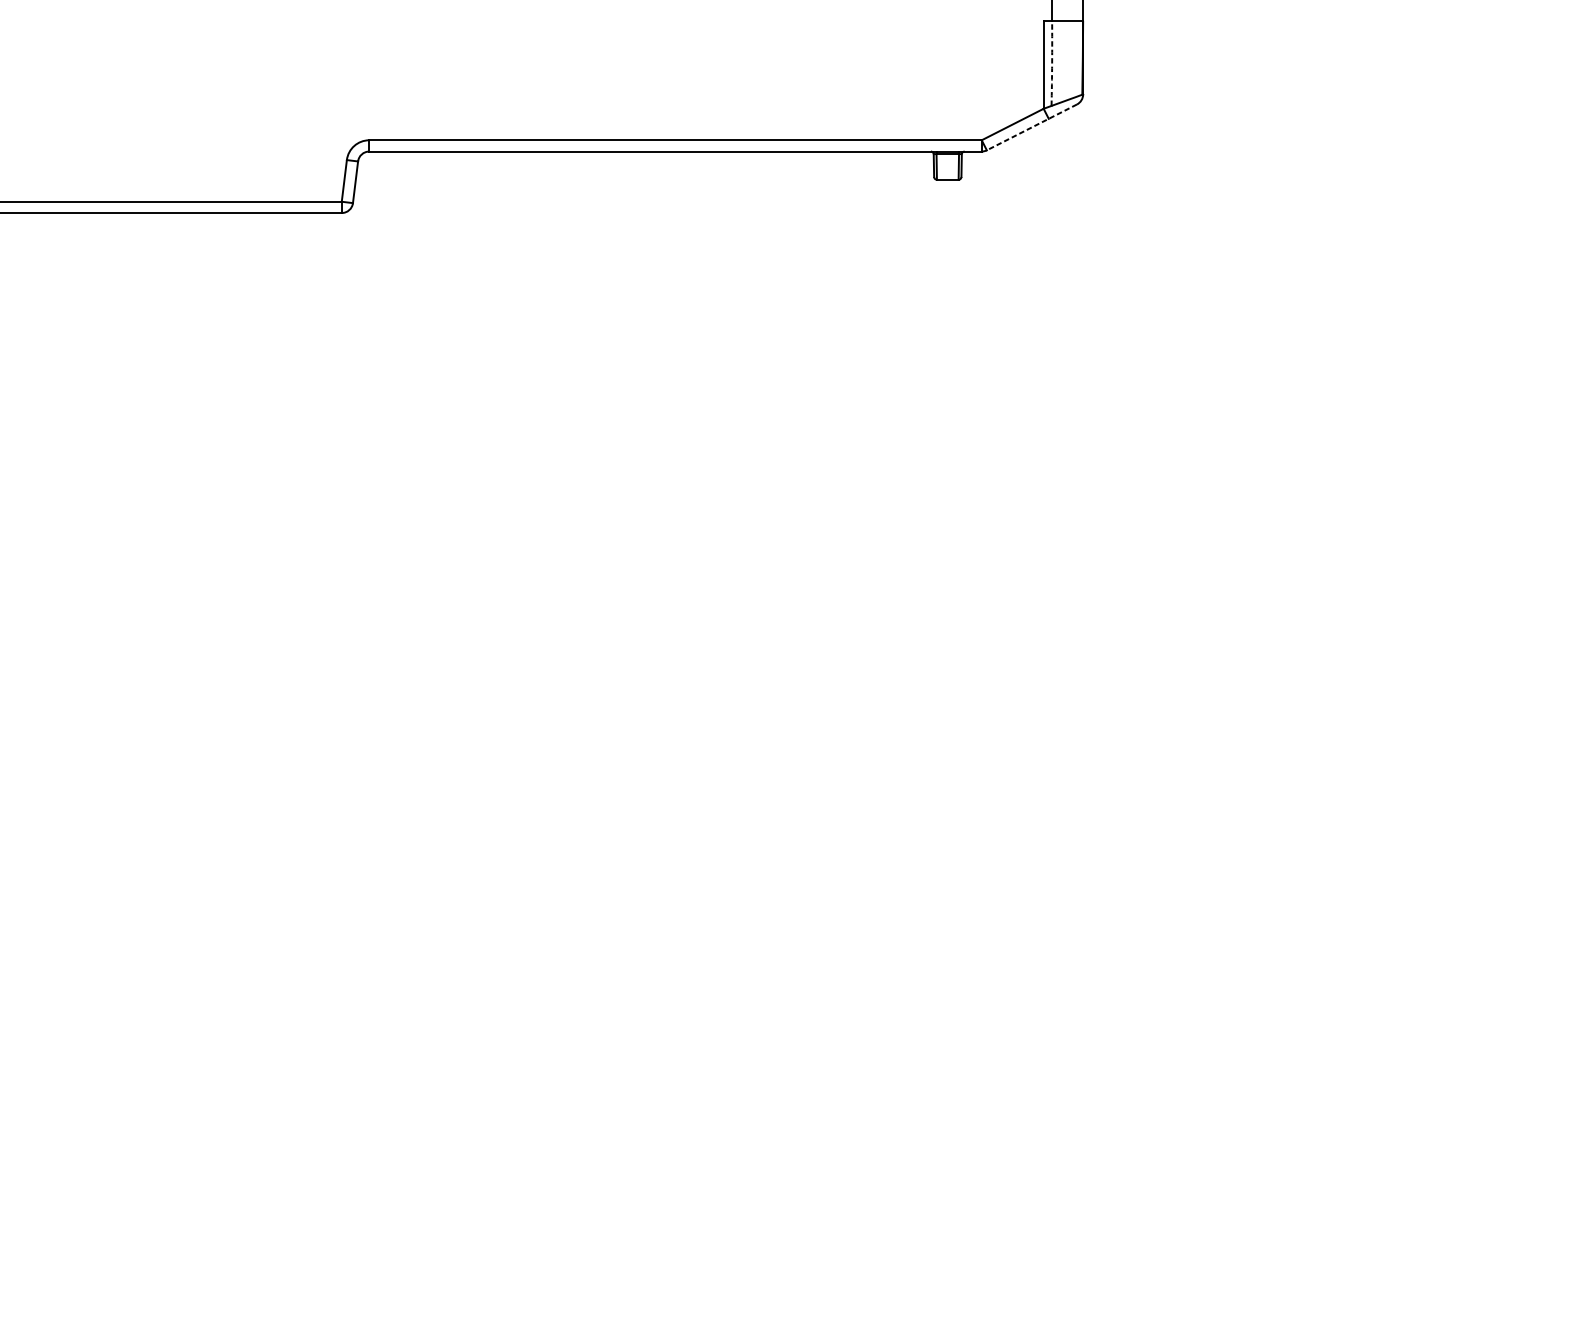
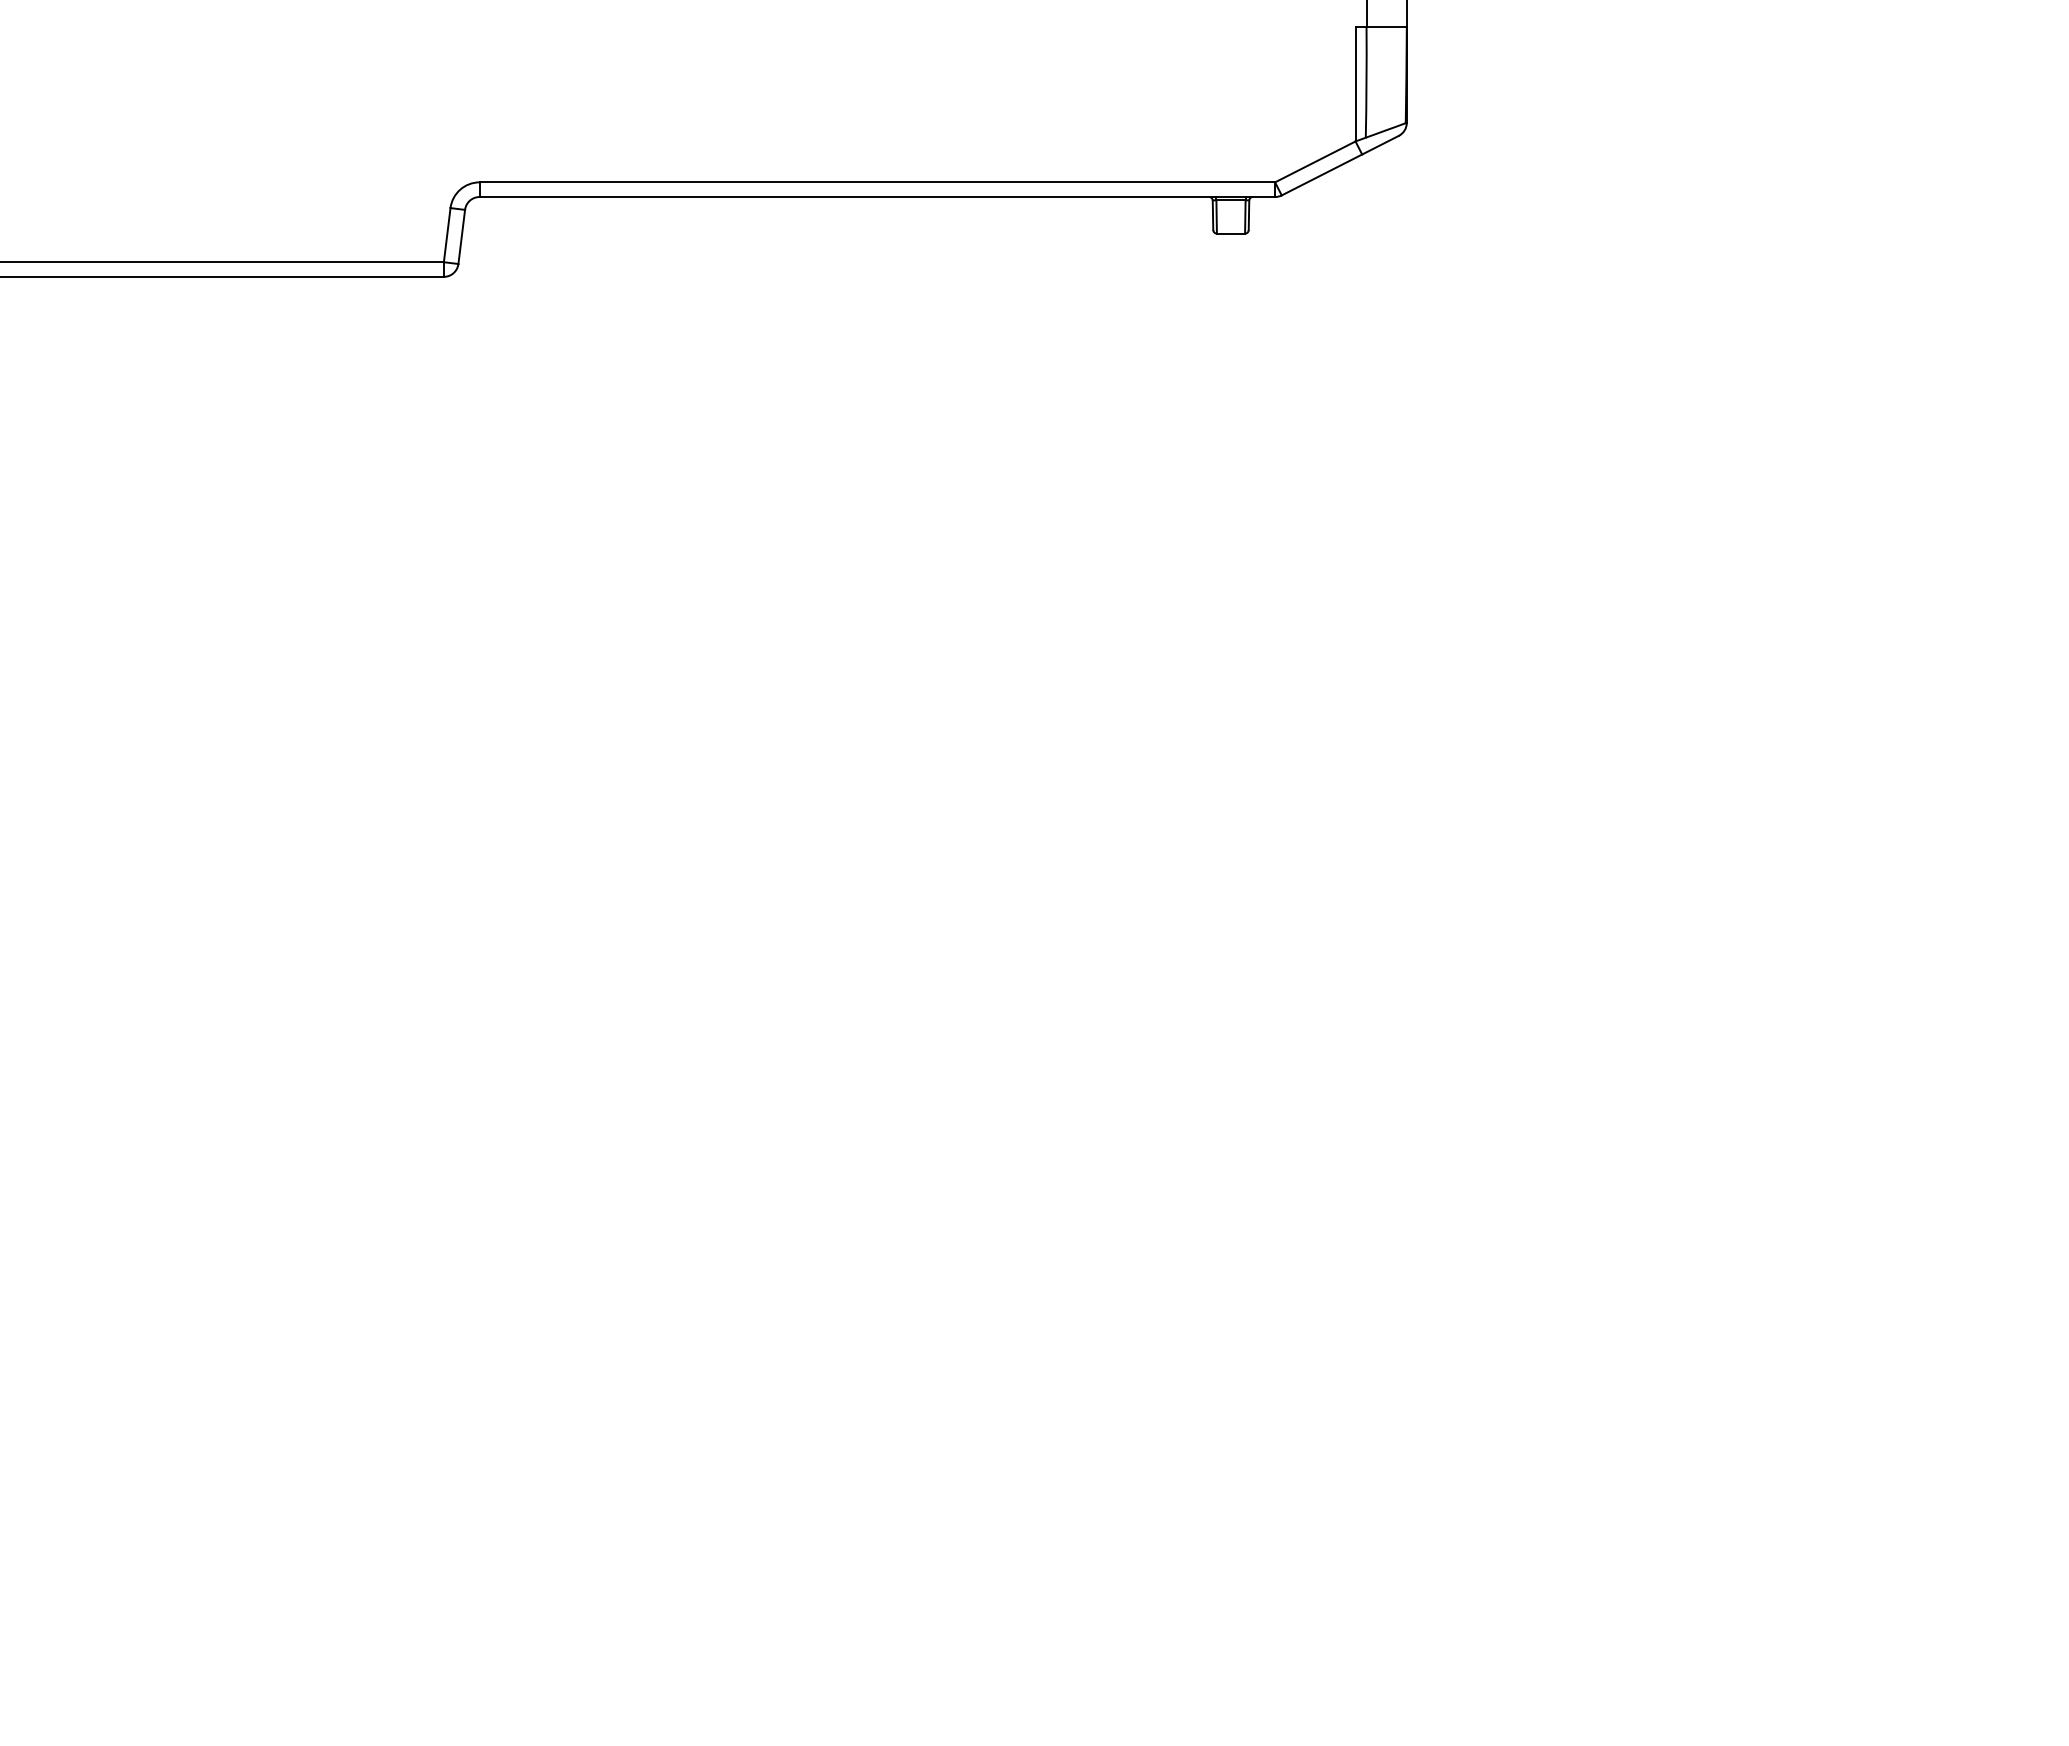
arc: (1052, 63) -> (1366, 82), dashed -> solid
line: (1032, 127) -> (1340, 165), dashed -> solid

